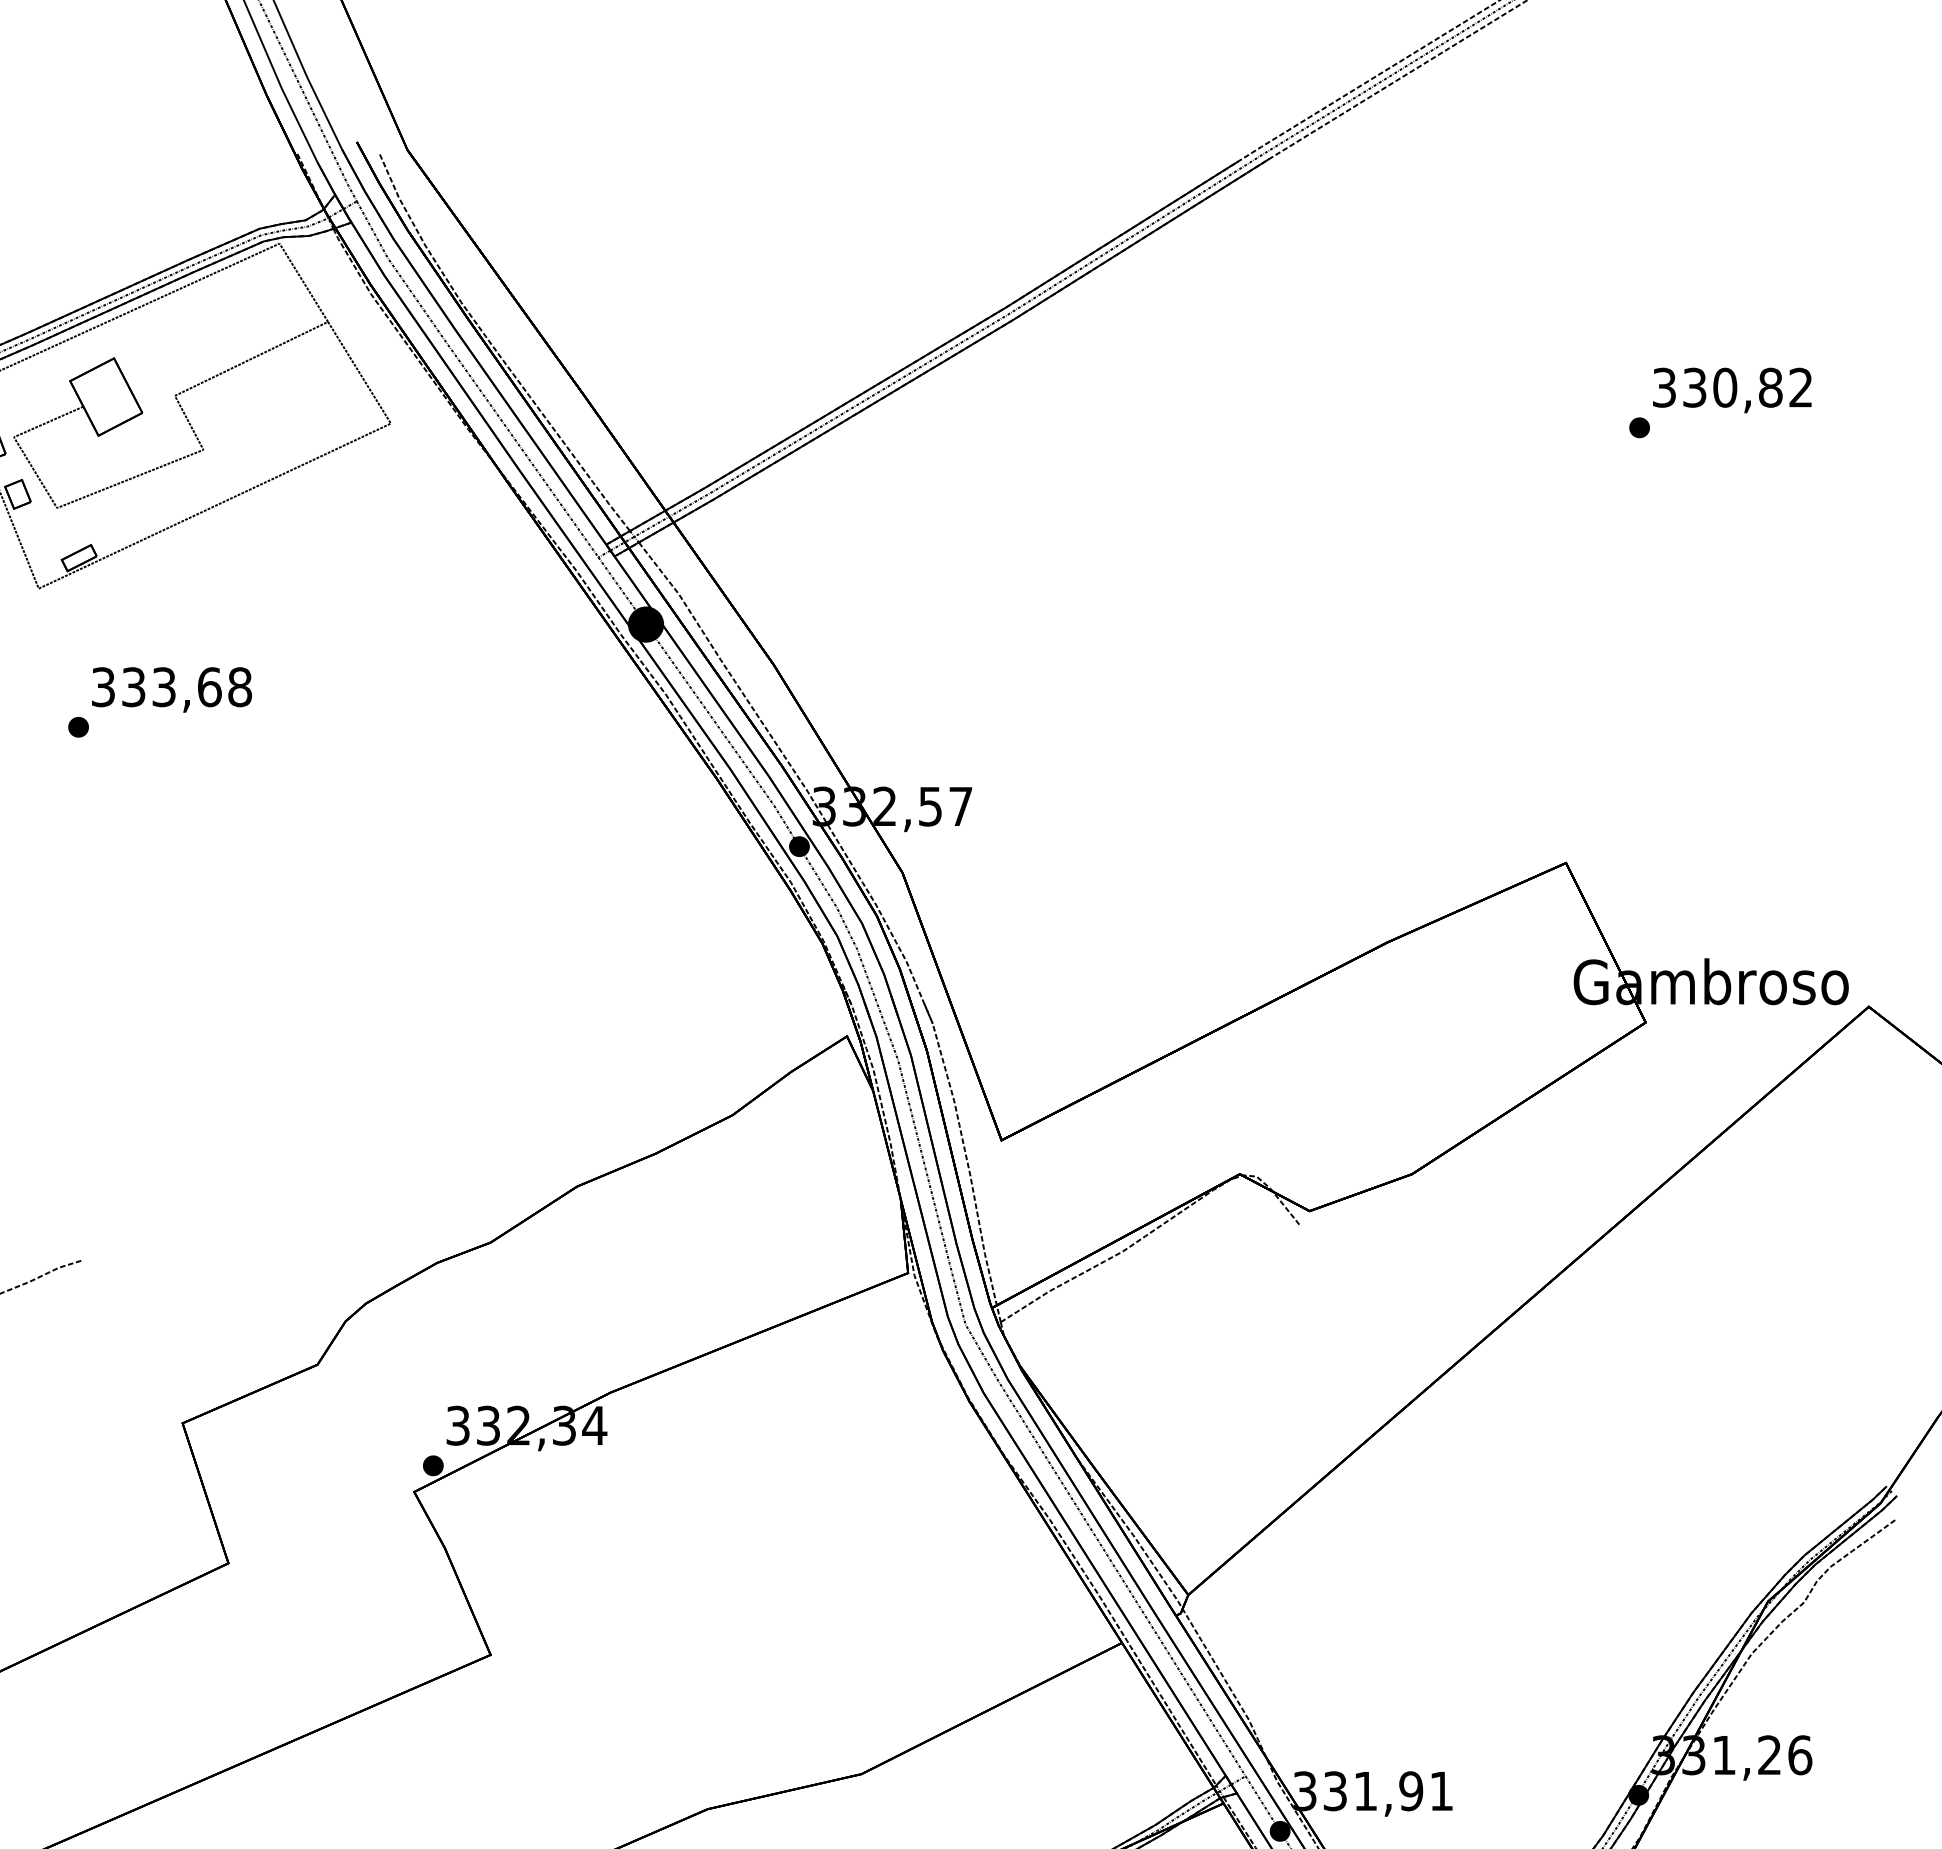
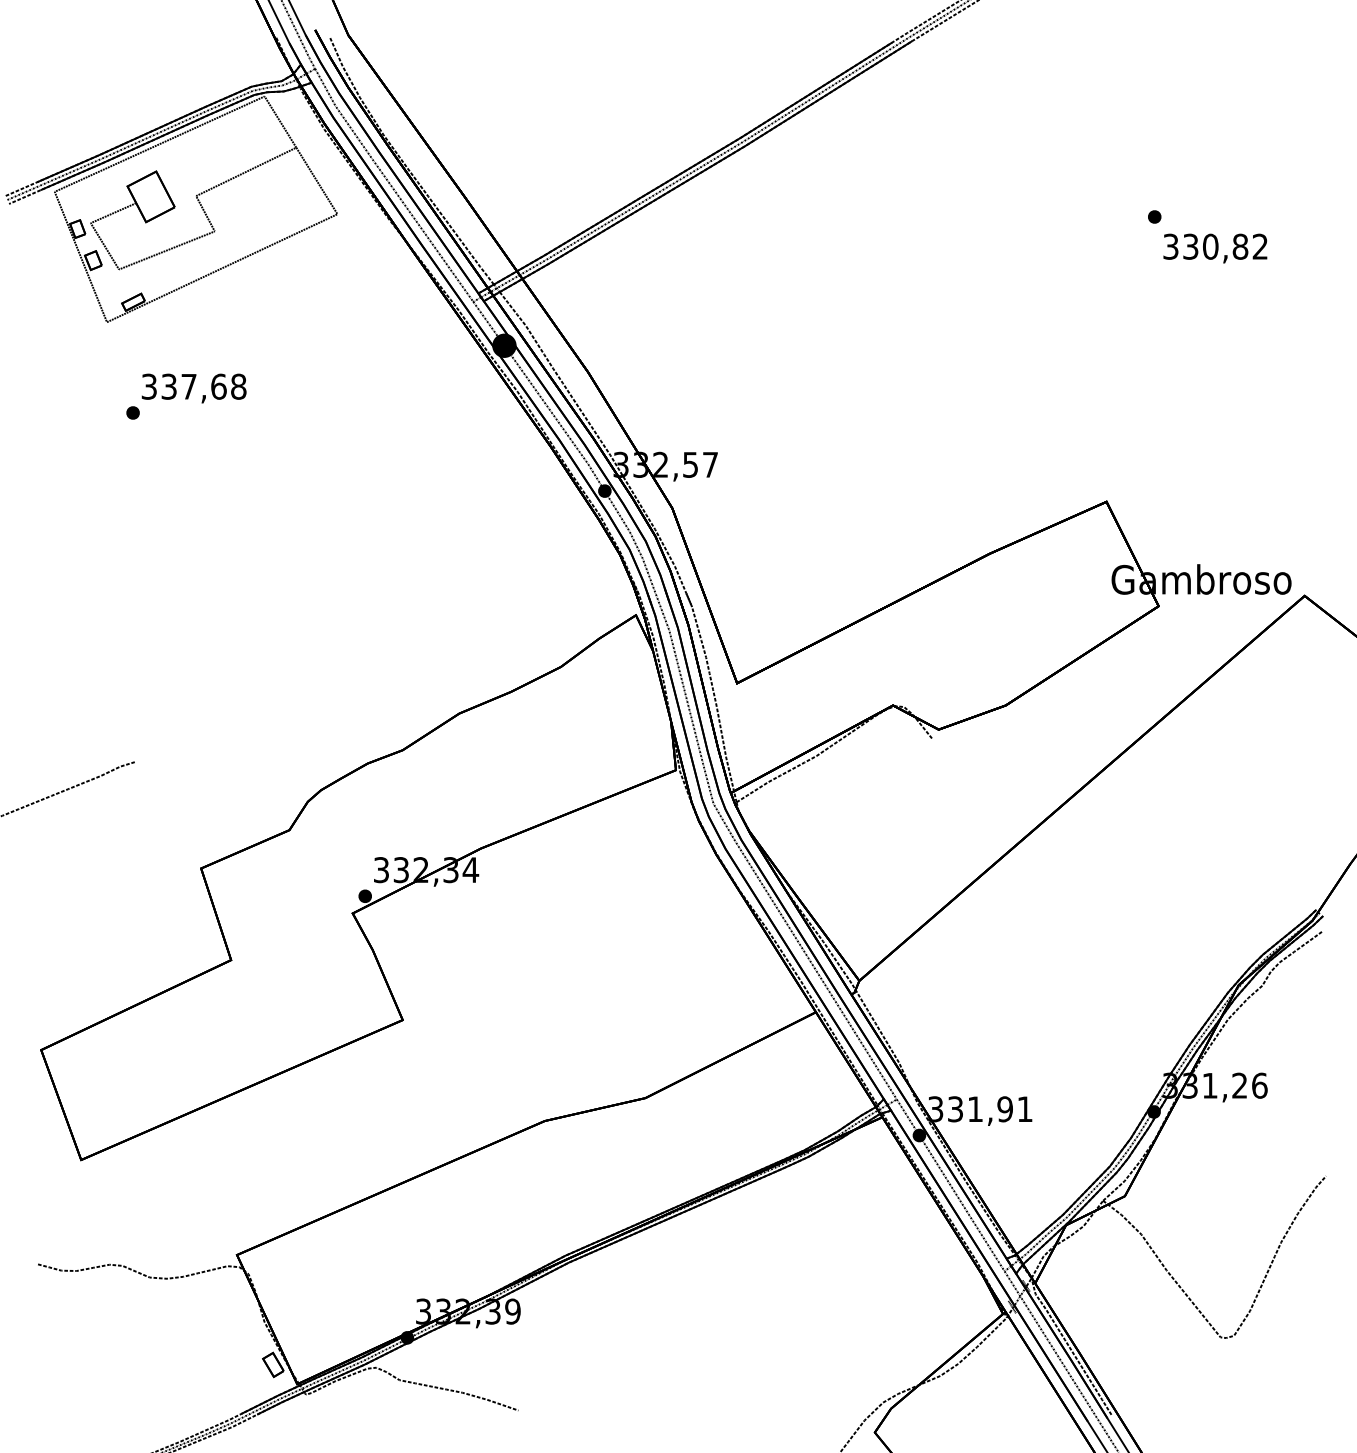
text: (1732, 390) -> (1215, 248), moved
text: (163, 686) -> (188, 386), 333,68 -> 337,68

